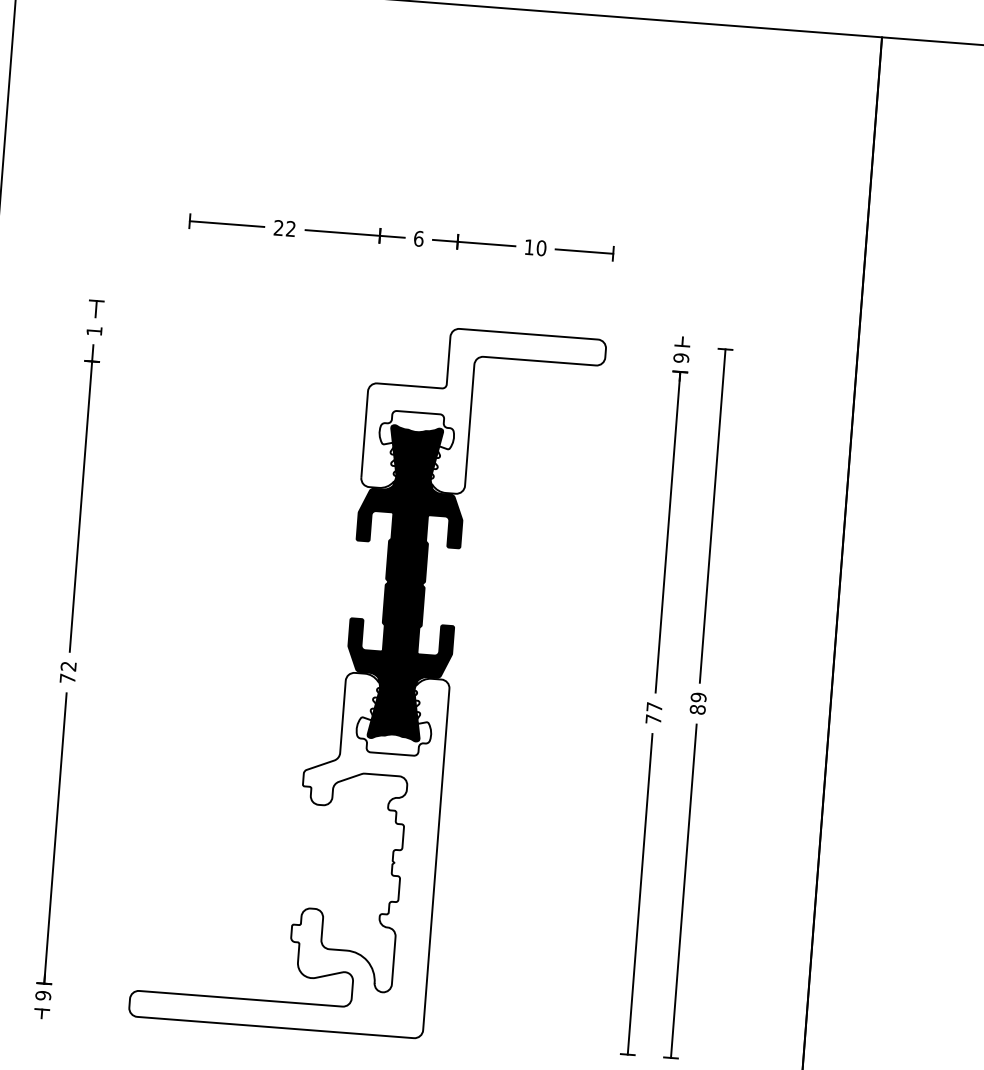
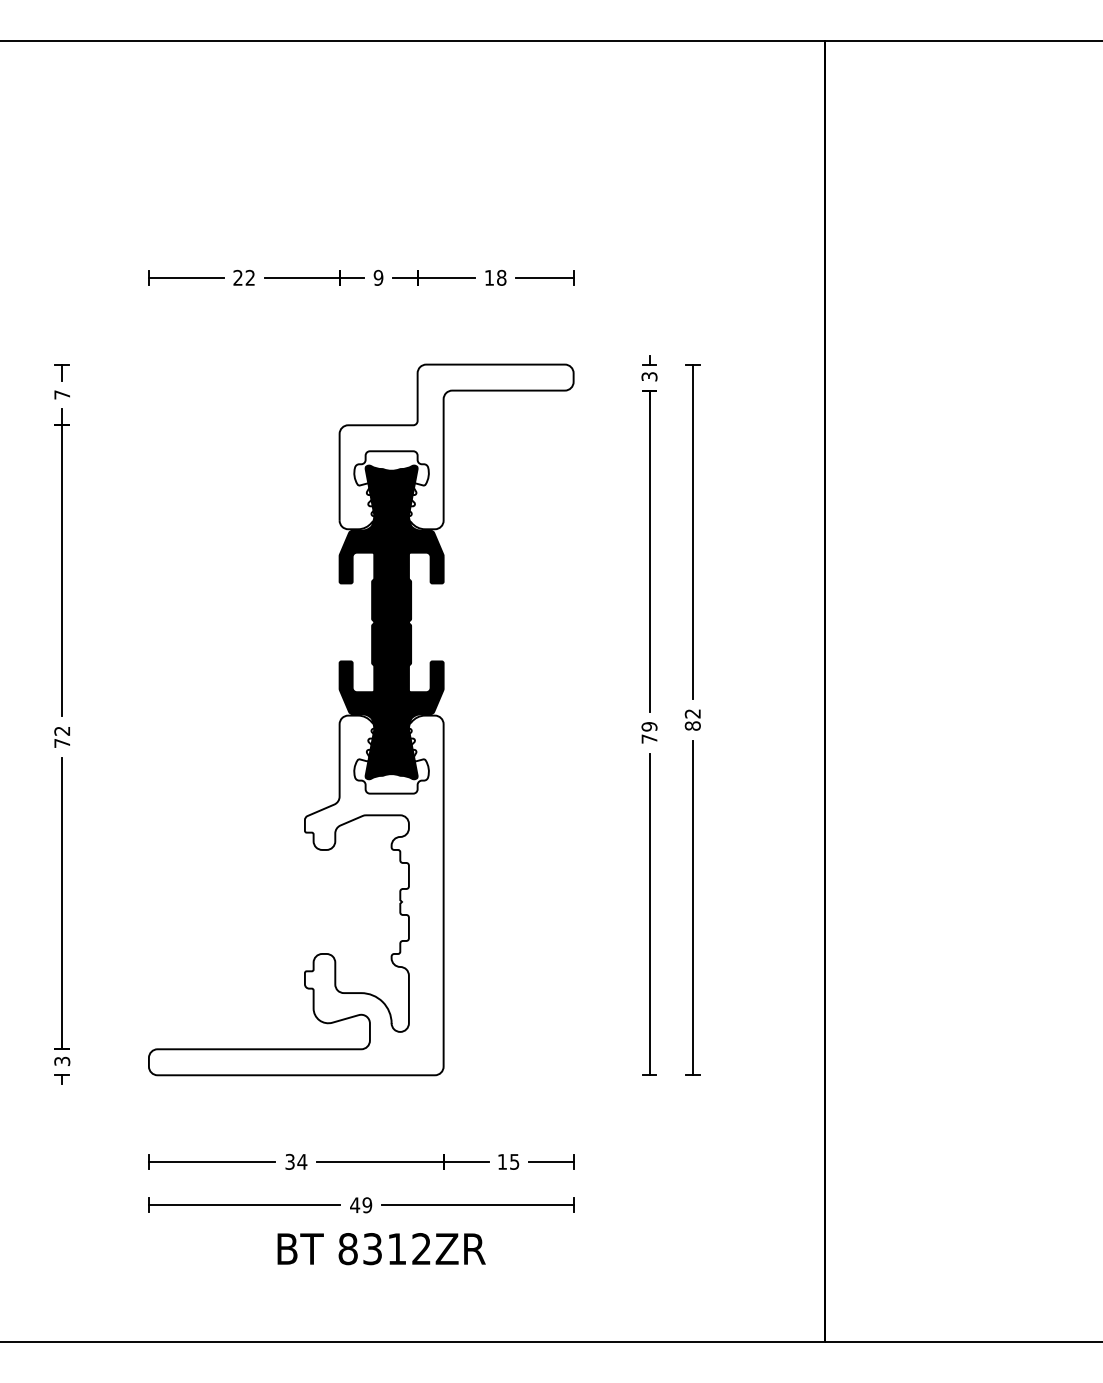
text: (418, 238) -> (378, 277), 6 -> 9
text: (541, 247) -> (501, 277), 10 -> 18
text: (93, 330) -> (61, 394), 1 -> 7
text: (681, 357) -> (649, 376), 9 -> 3
text: (698, 697) -> (692, 713), 89 -> 82
text: (654, 706) -> (649, 726), 77 -> 79
text: (43, 995) -> (62, 1061), 9 -> 3

